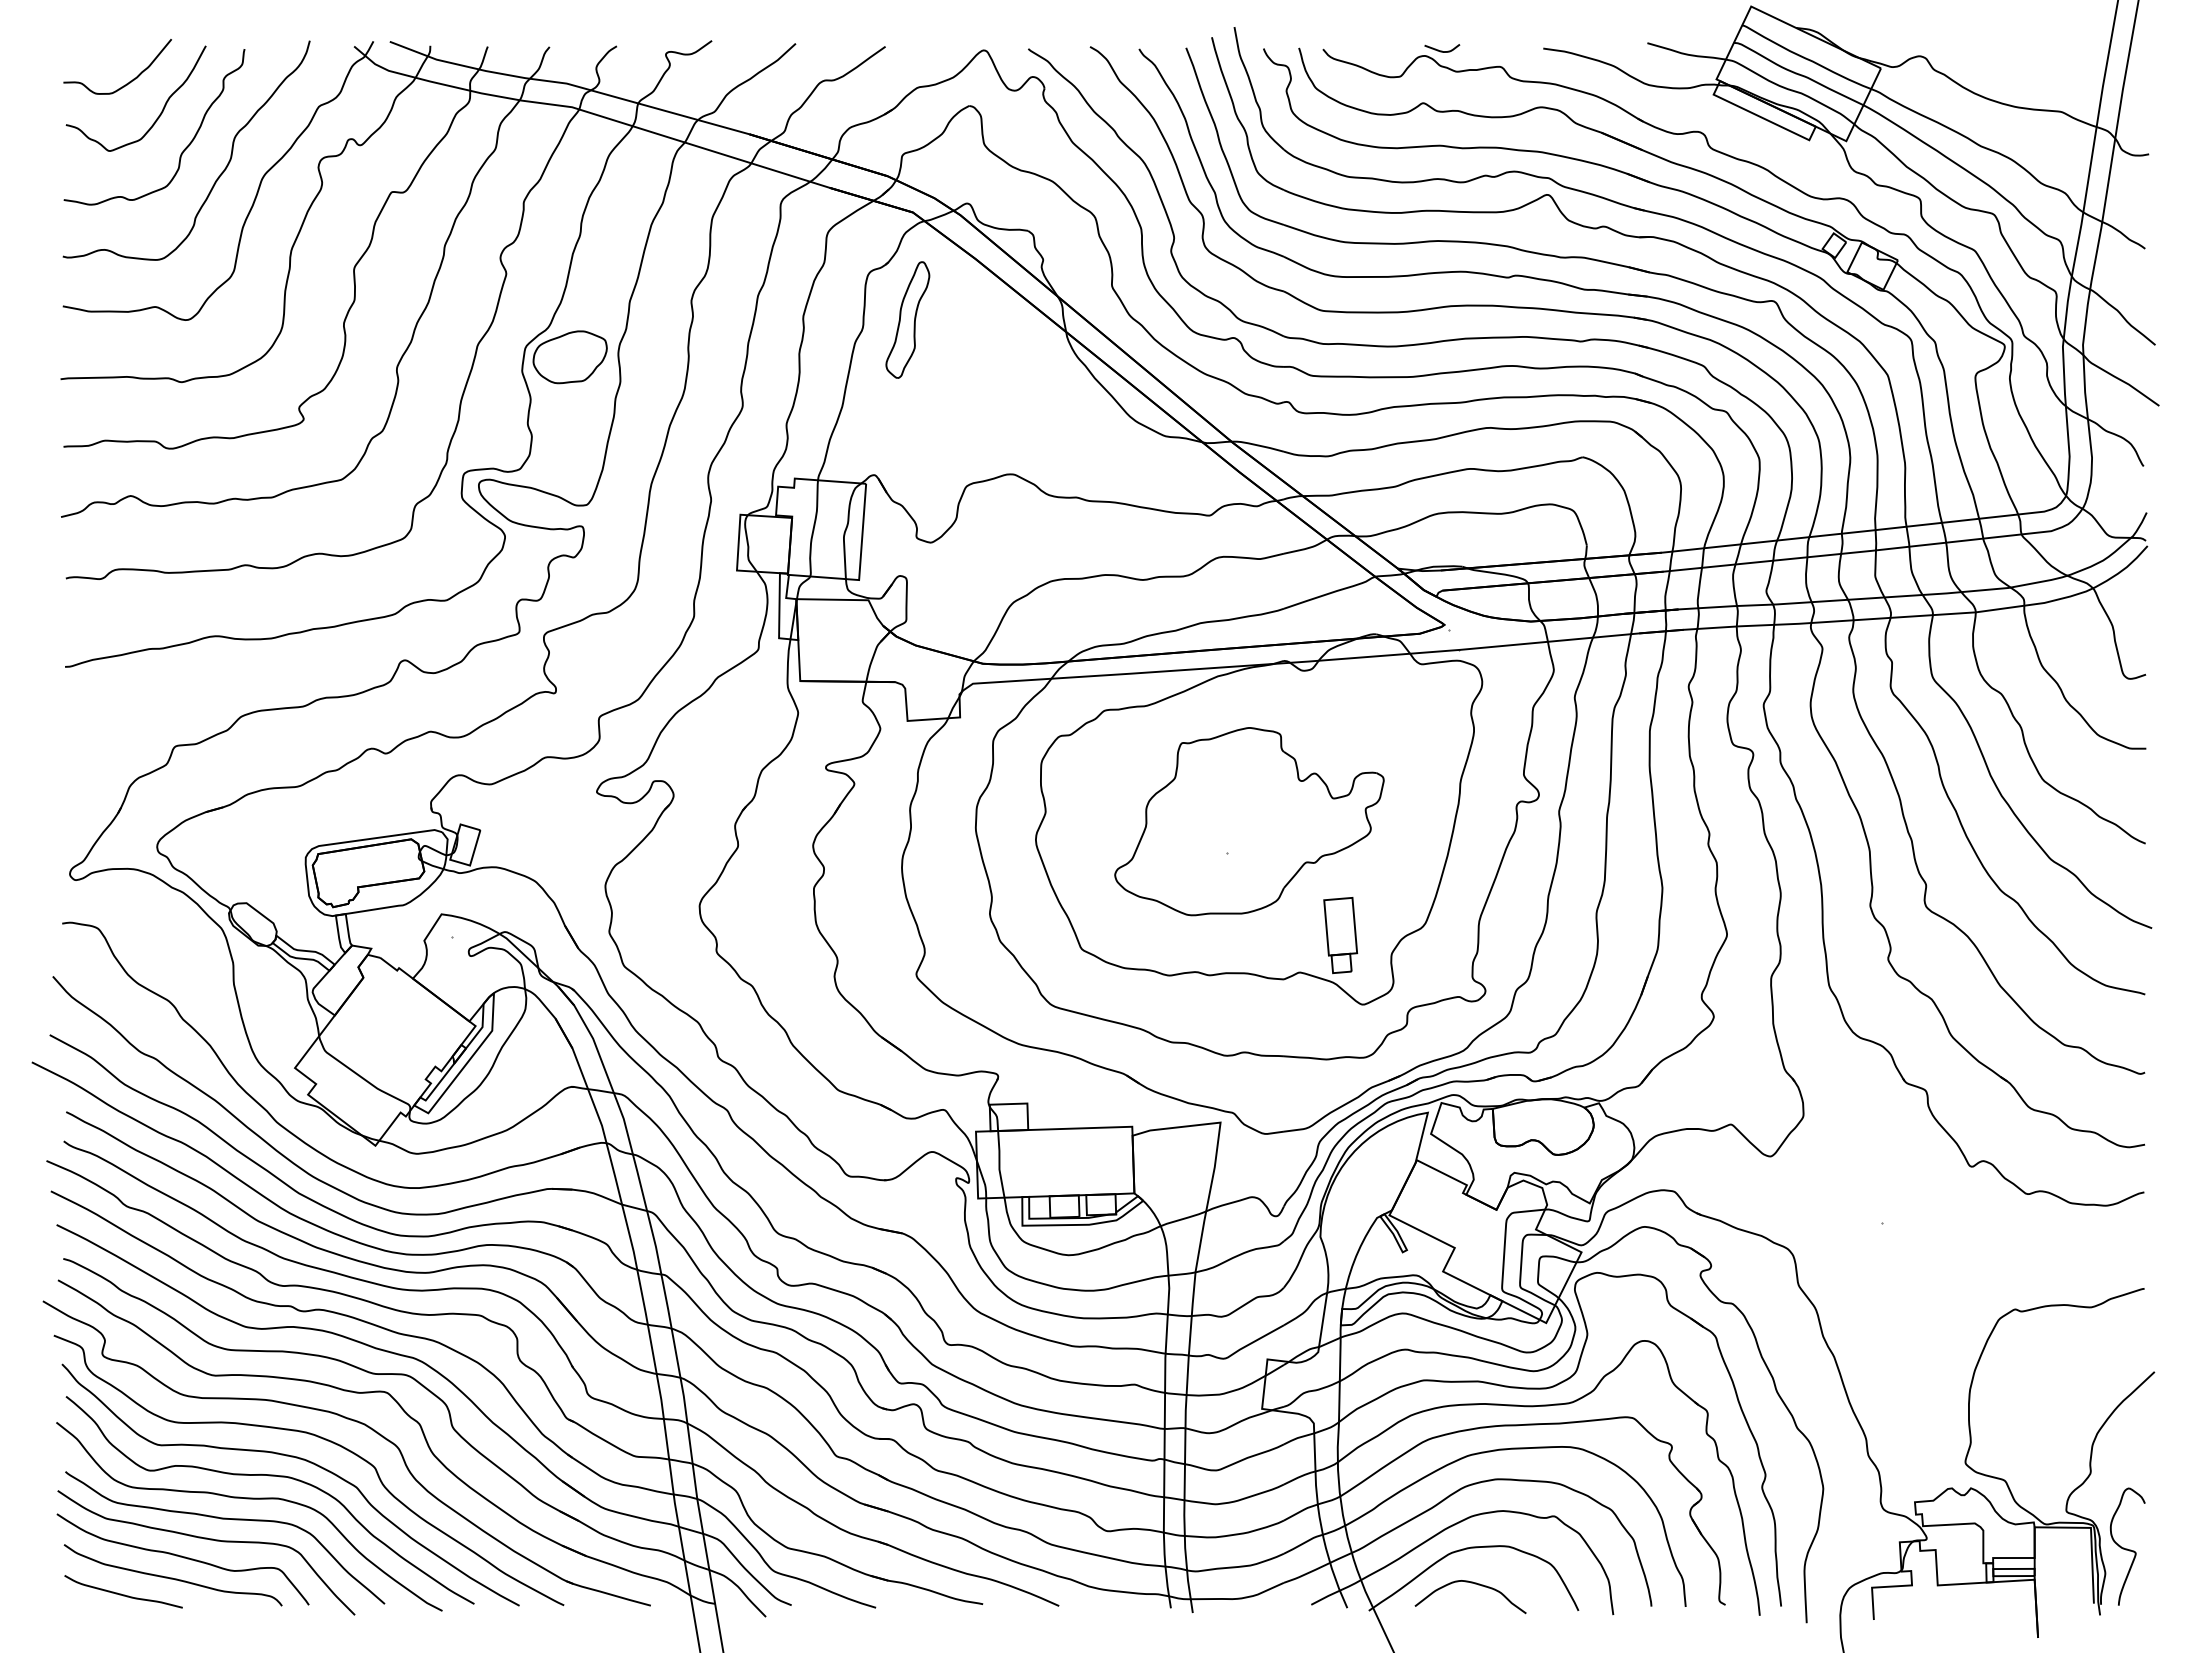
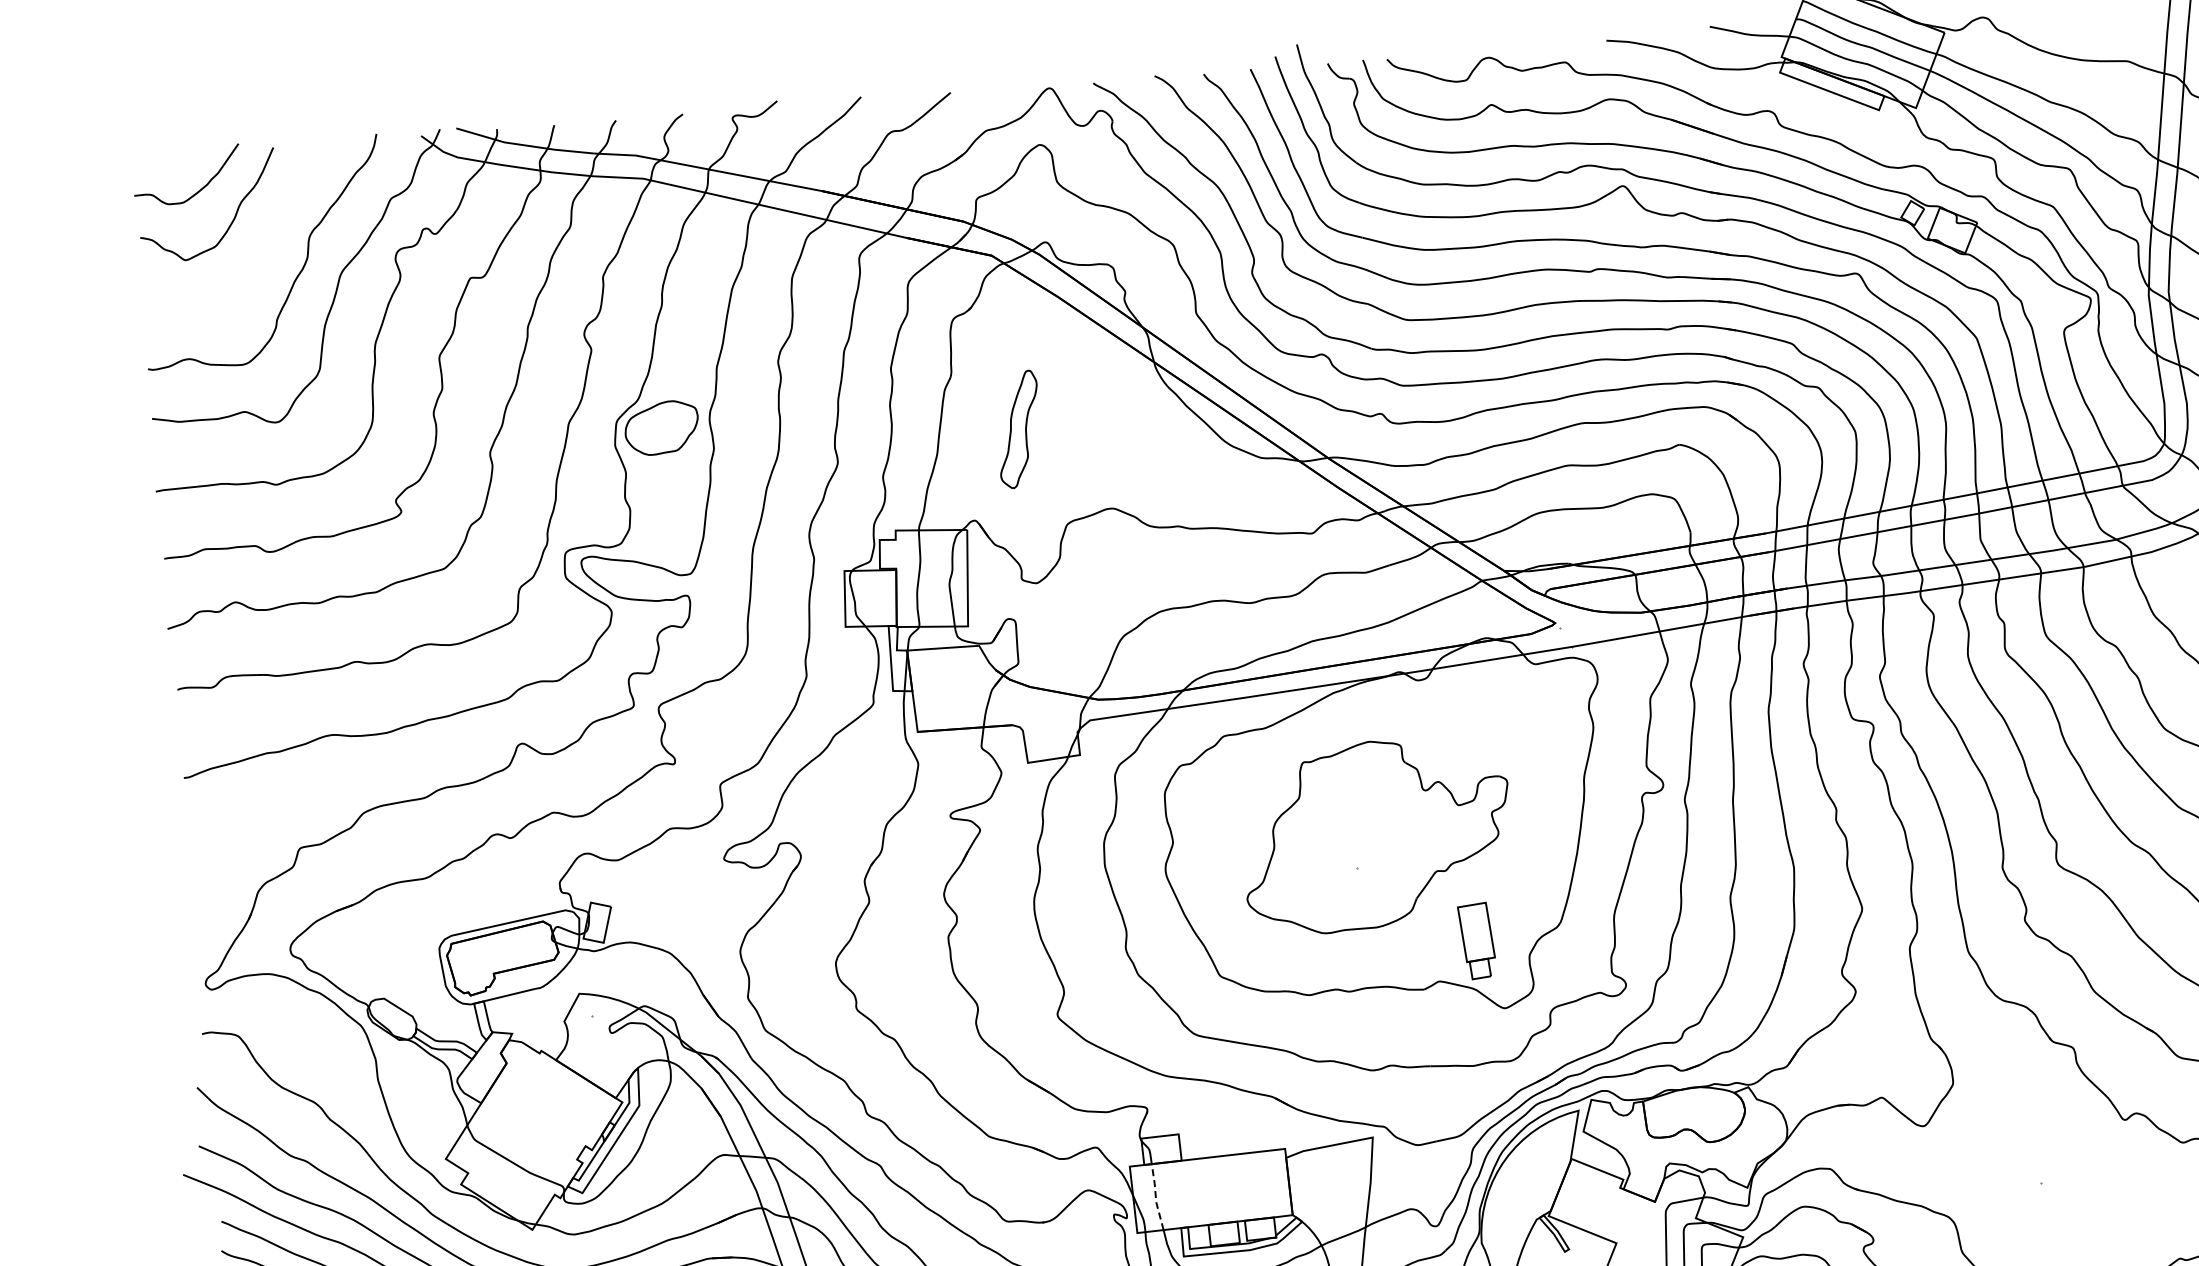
curve: (1442, 50) -> (1506, 50), removed
curve: (183, 149) -> (259, 252), removed
part: (907, 319) -> (1018, 429), moved
line: (999, 1164) -> (1155, 1197), solid -> dashed

